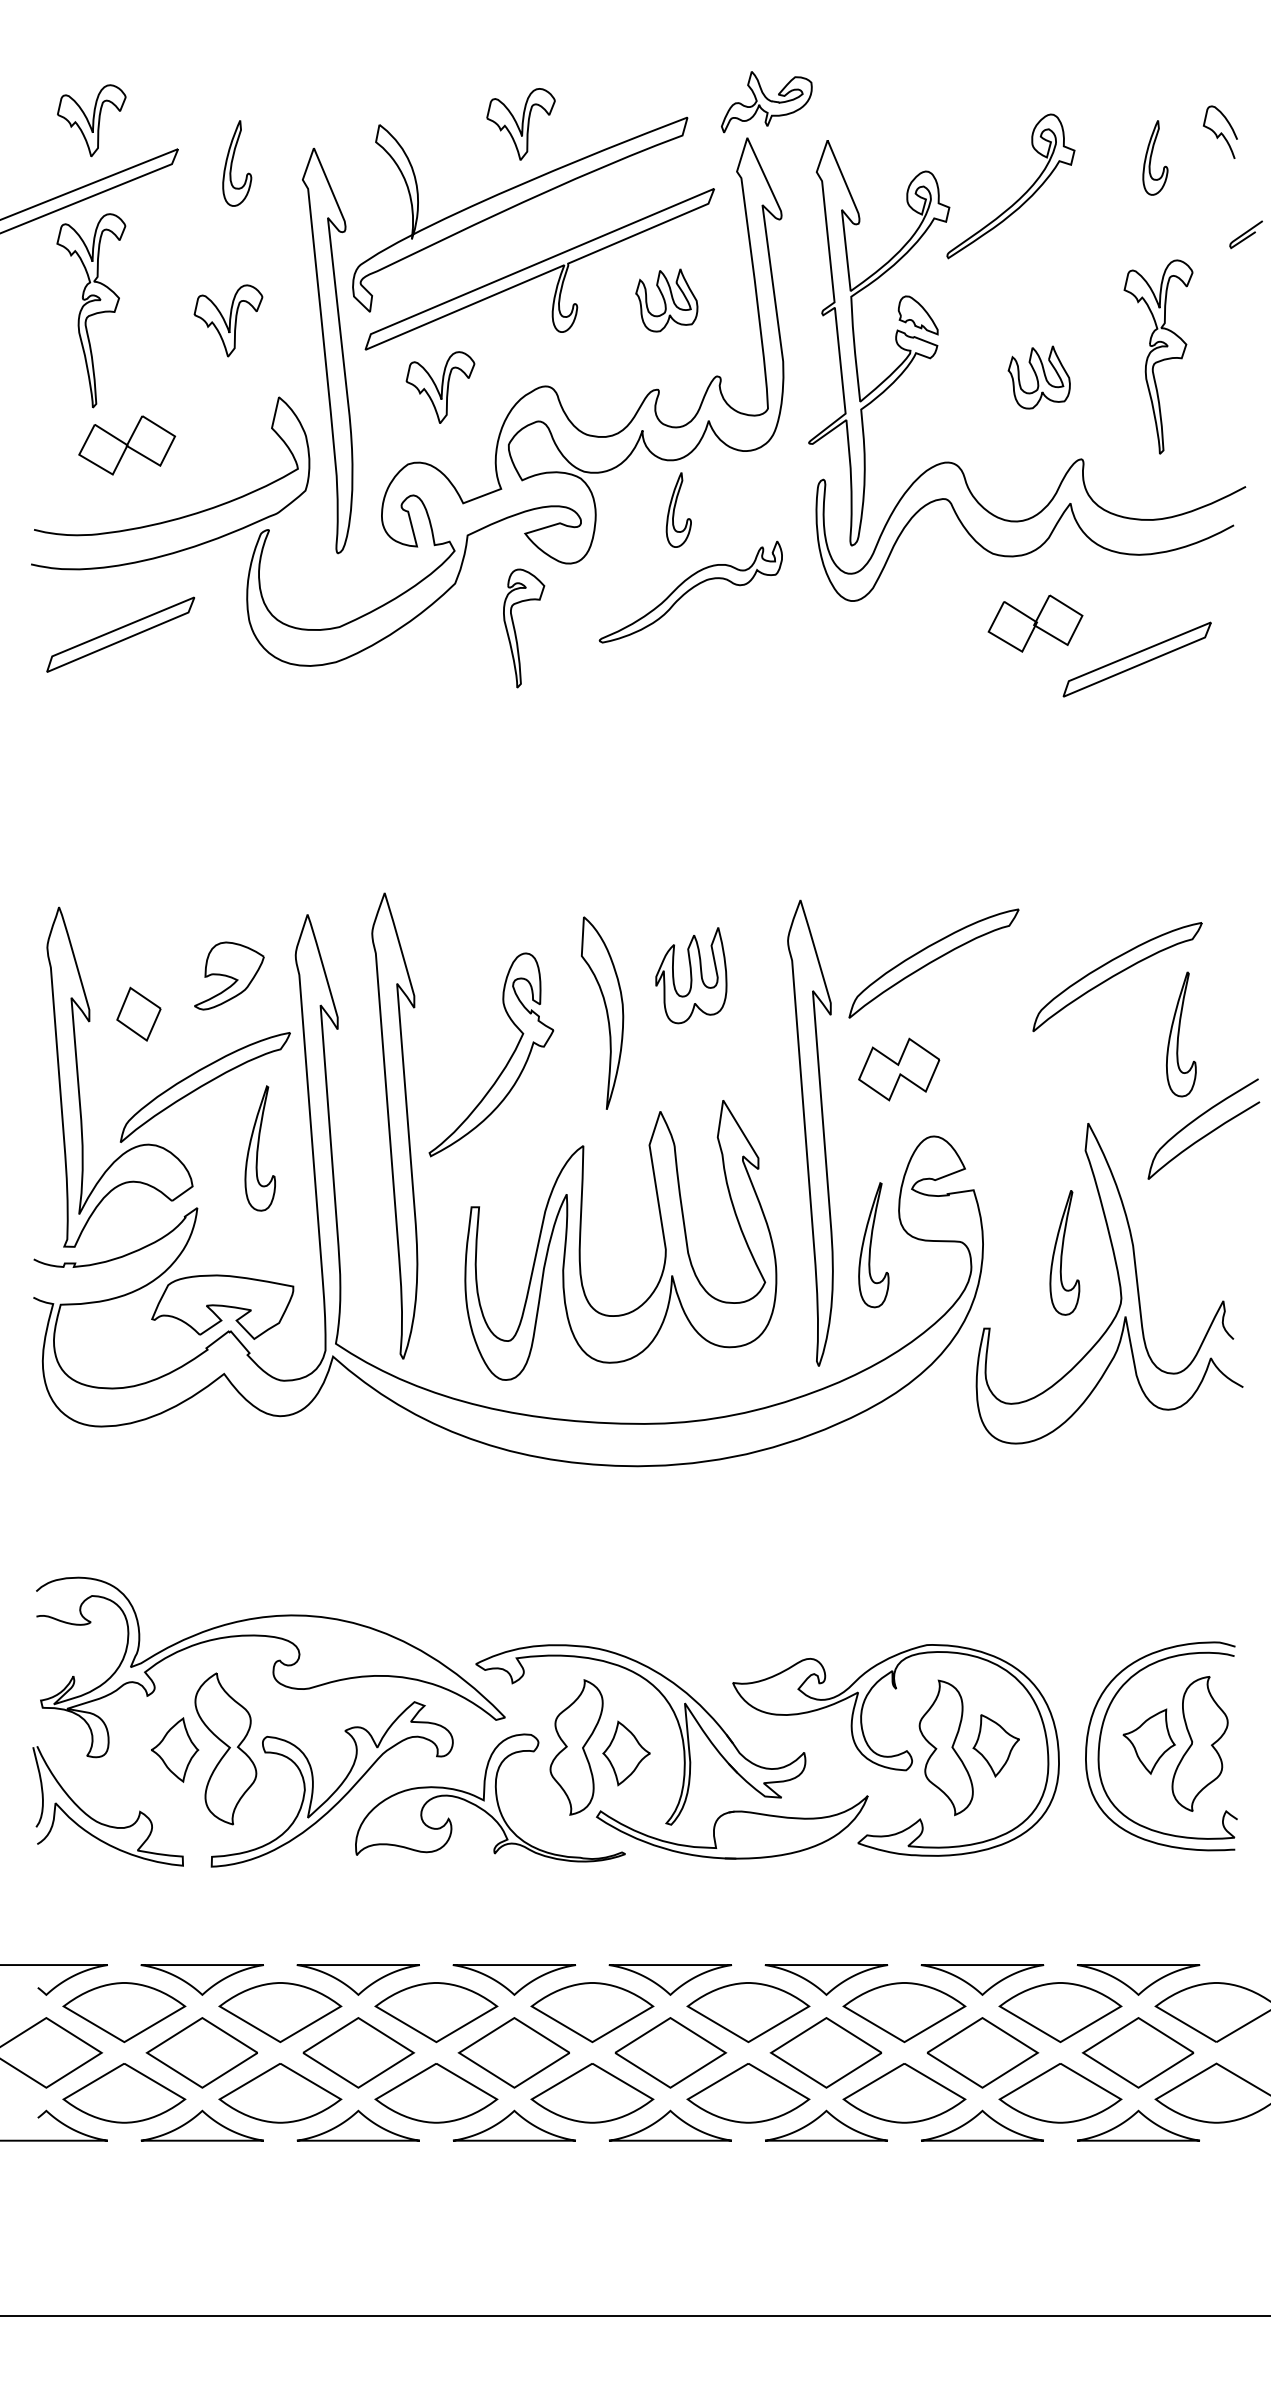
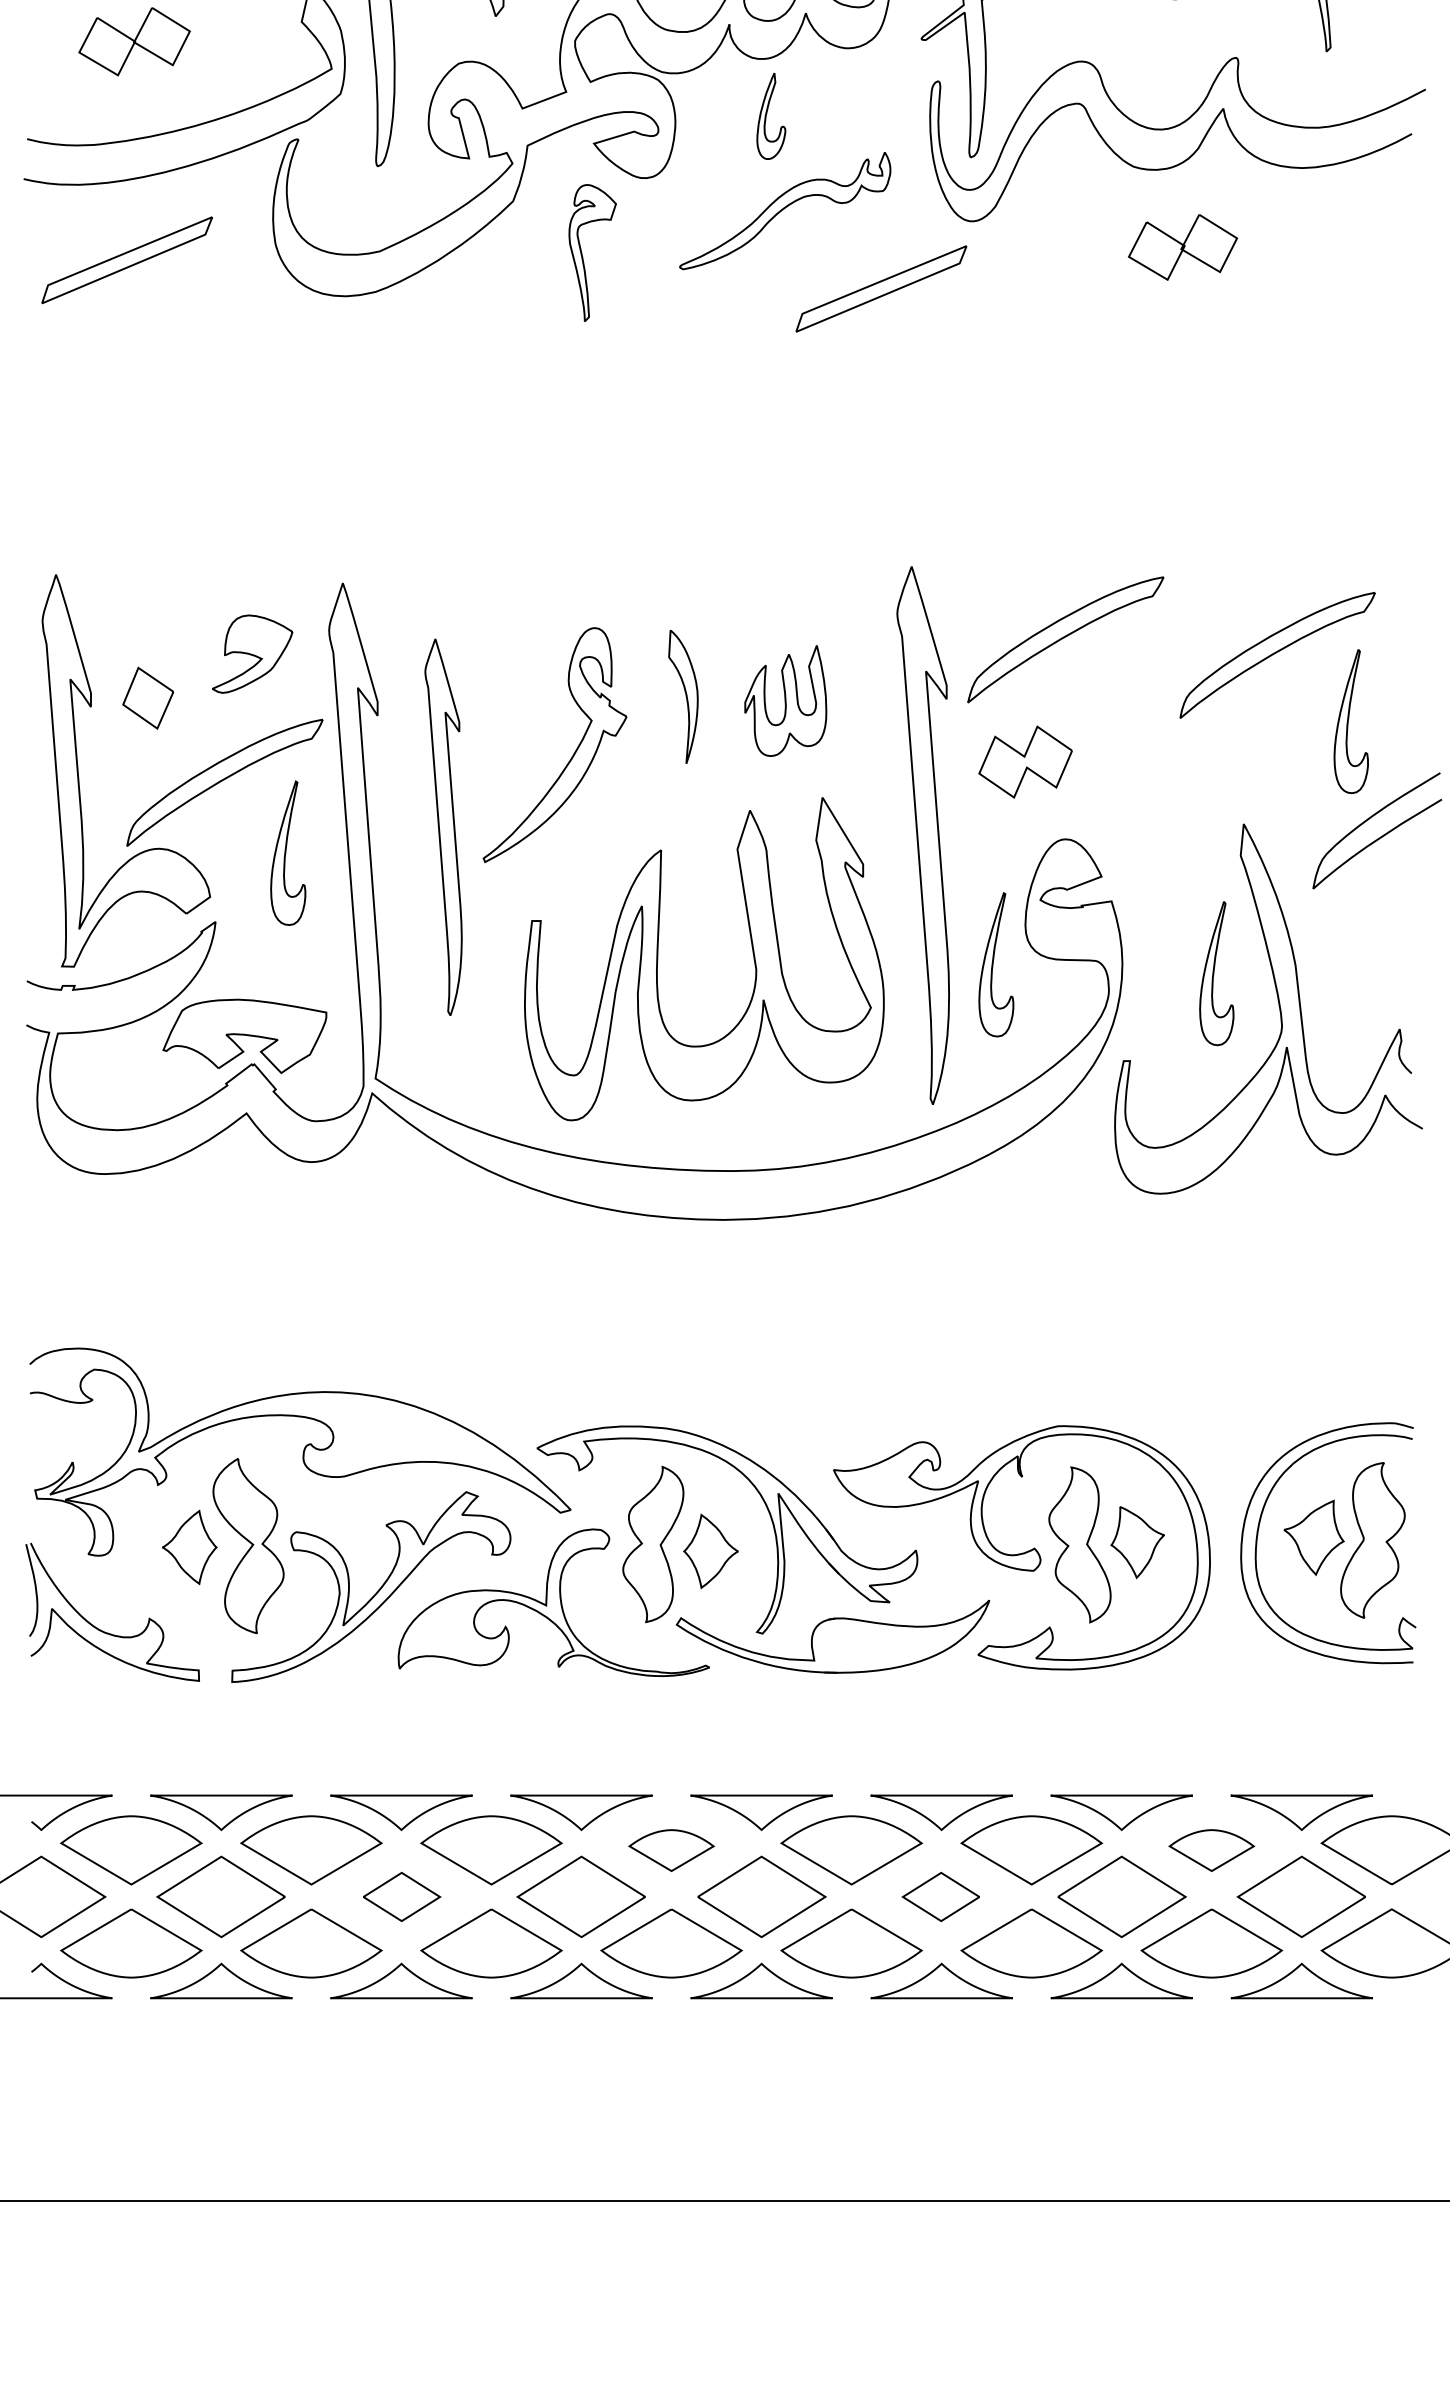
part: (1136, 659) -> (880, 288), moved
part: (691, 975) -> (785, 700), moved
part: (602, 1012) -> (683, 696), size x0.6
part: (394, 1125) -> (443, 826), size x0.7
part: (592, 2012) -> (671, 1850), size x0.6
part: (1060, 2012) -> (1211, 1850), size x0.6
part: (358, 2052) -> (401, 1896), size x0.6
part: (825, 2052) -> (940, 1896), size x0.6

